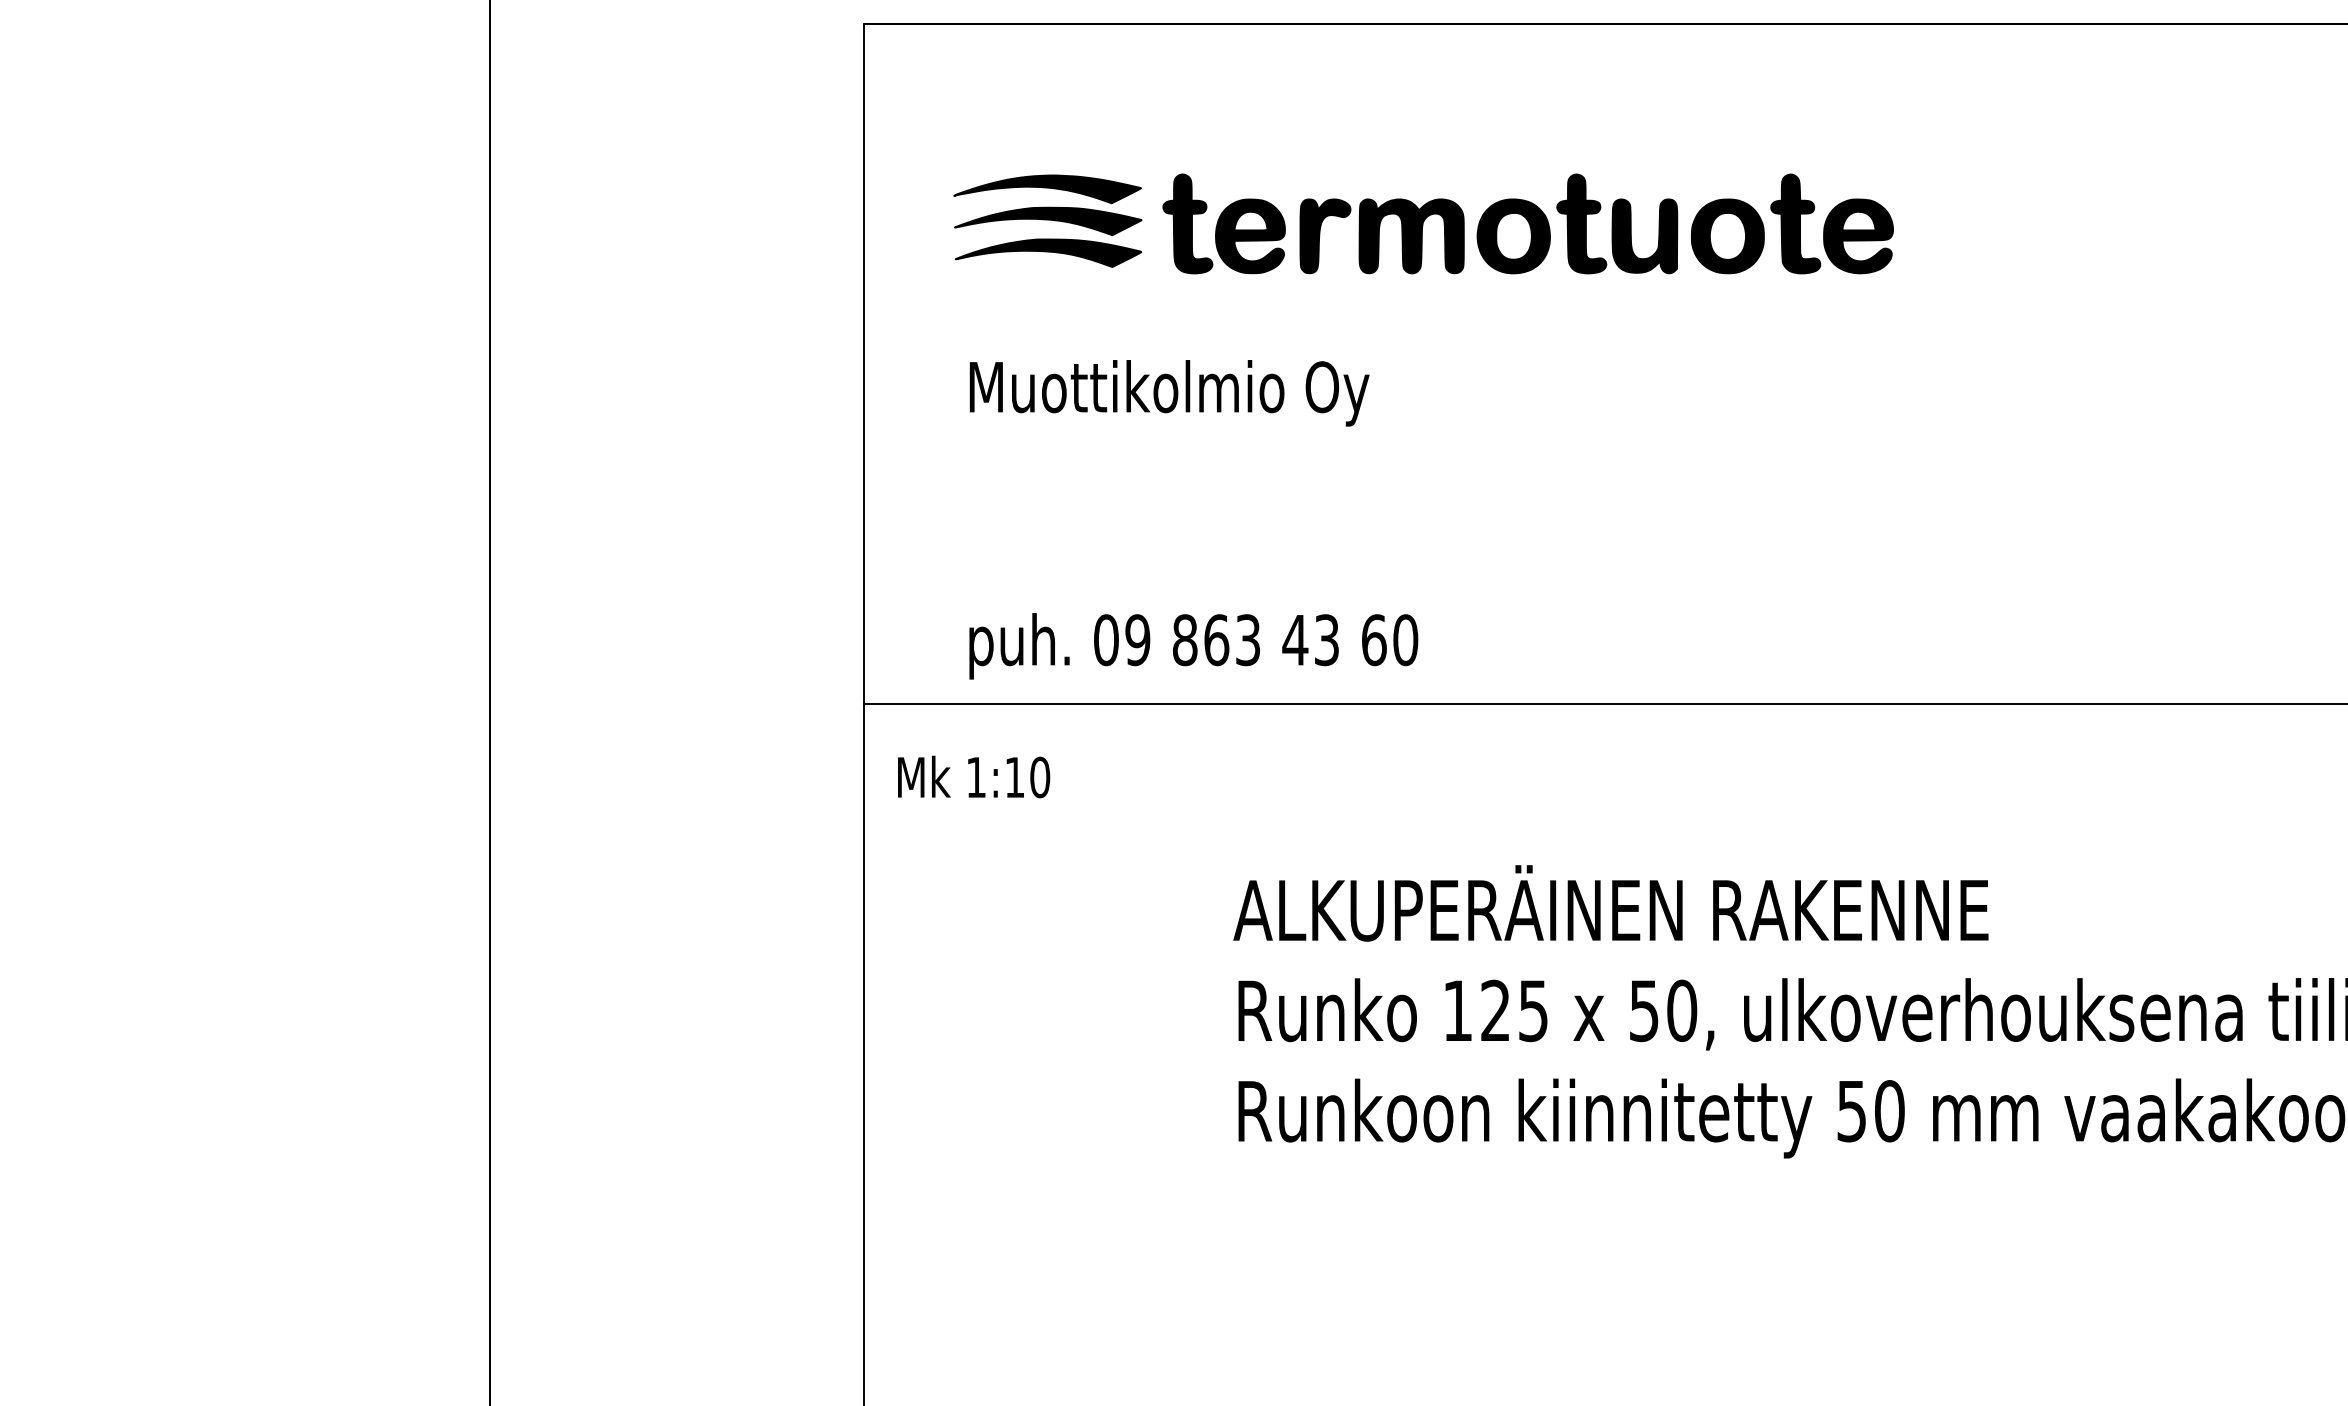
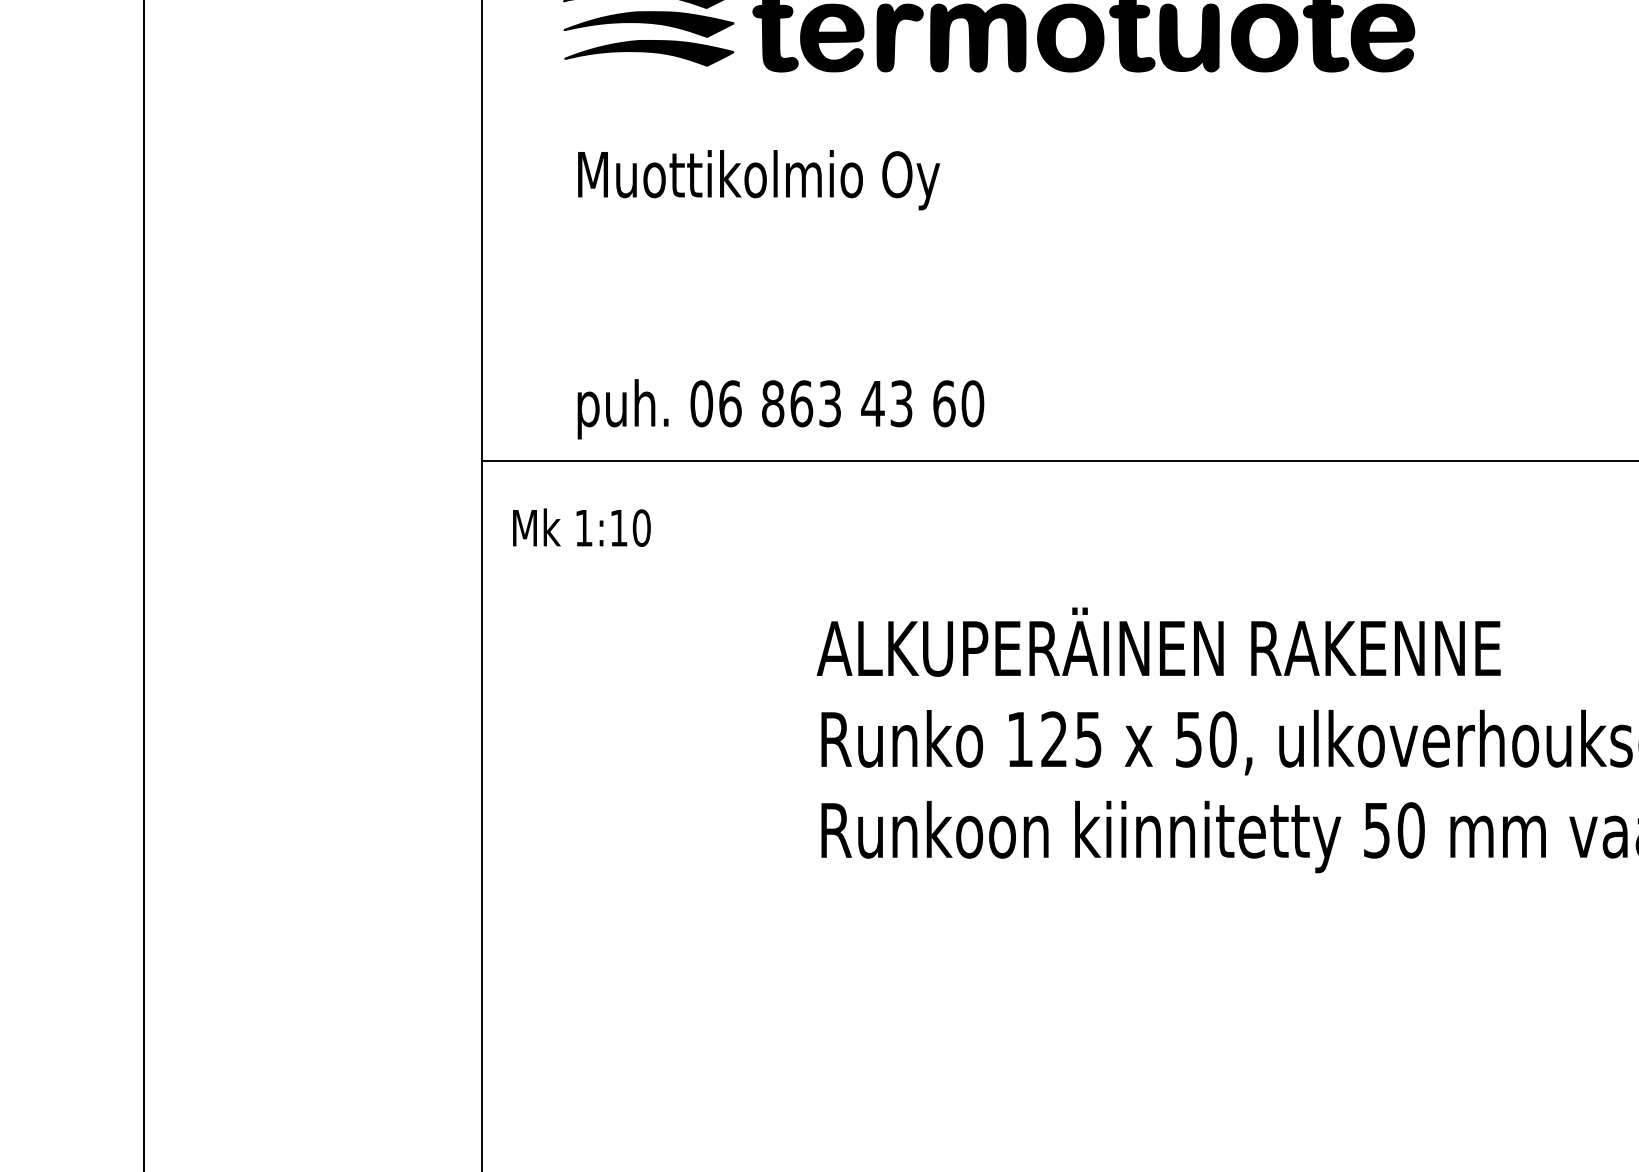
text: (1137, 640) -> (729, 404), 09 -> 06

